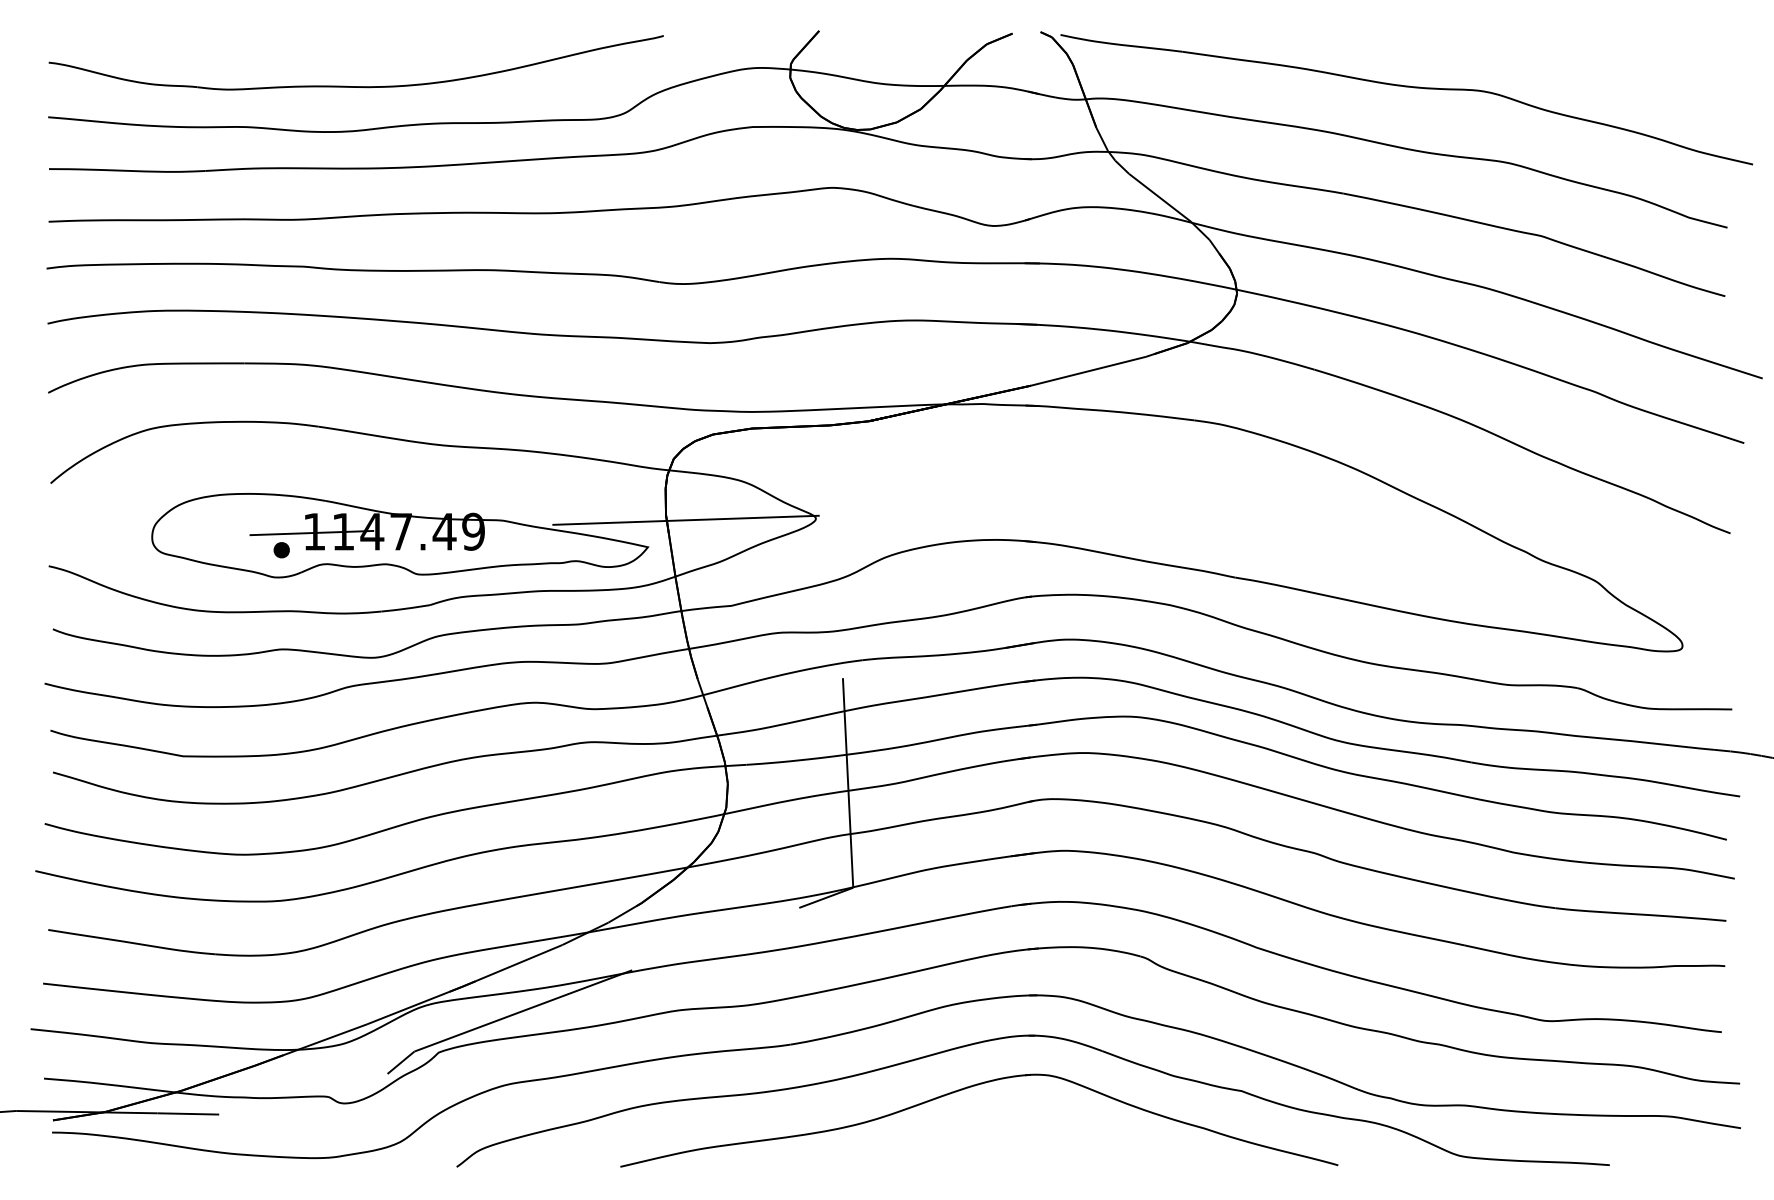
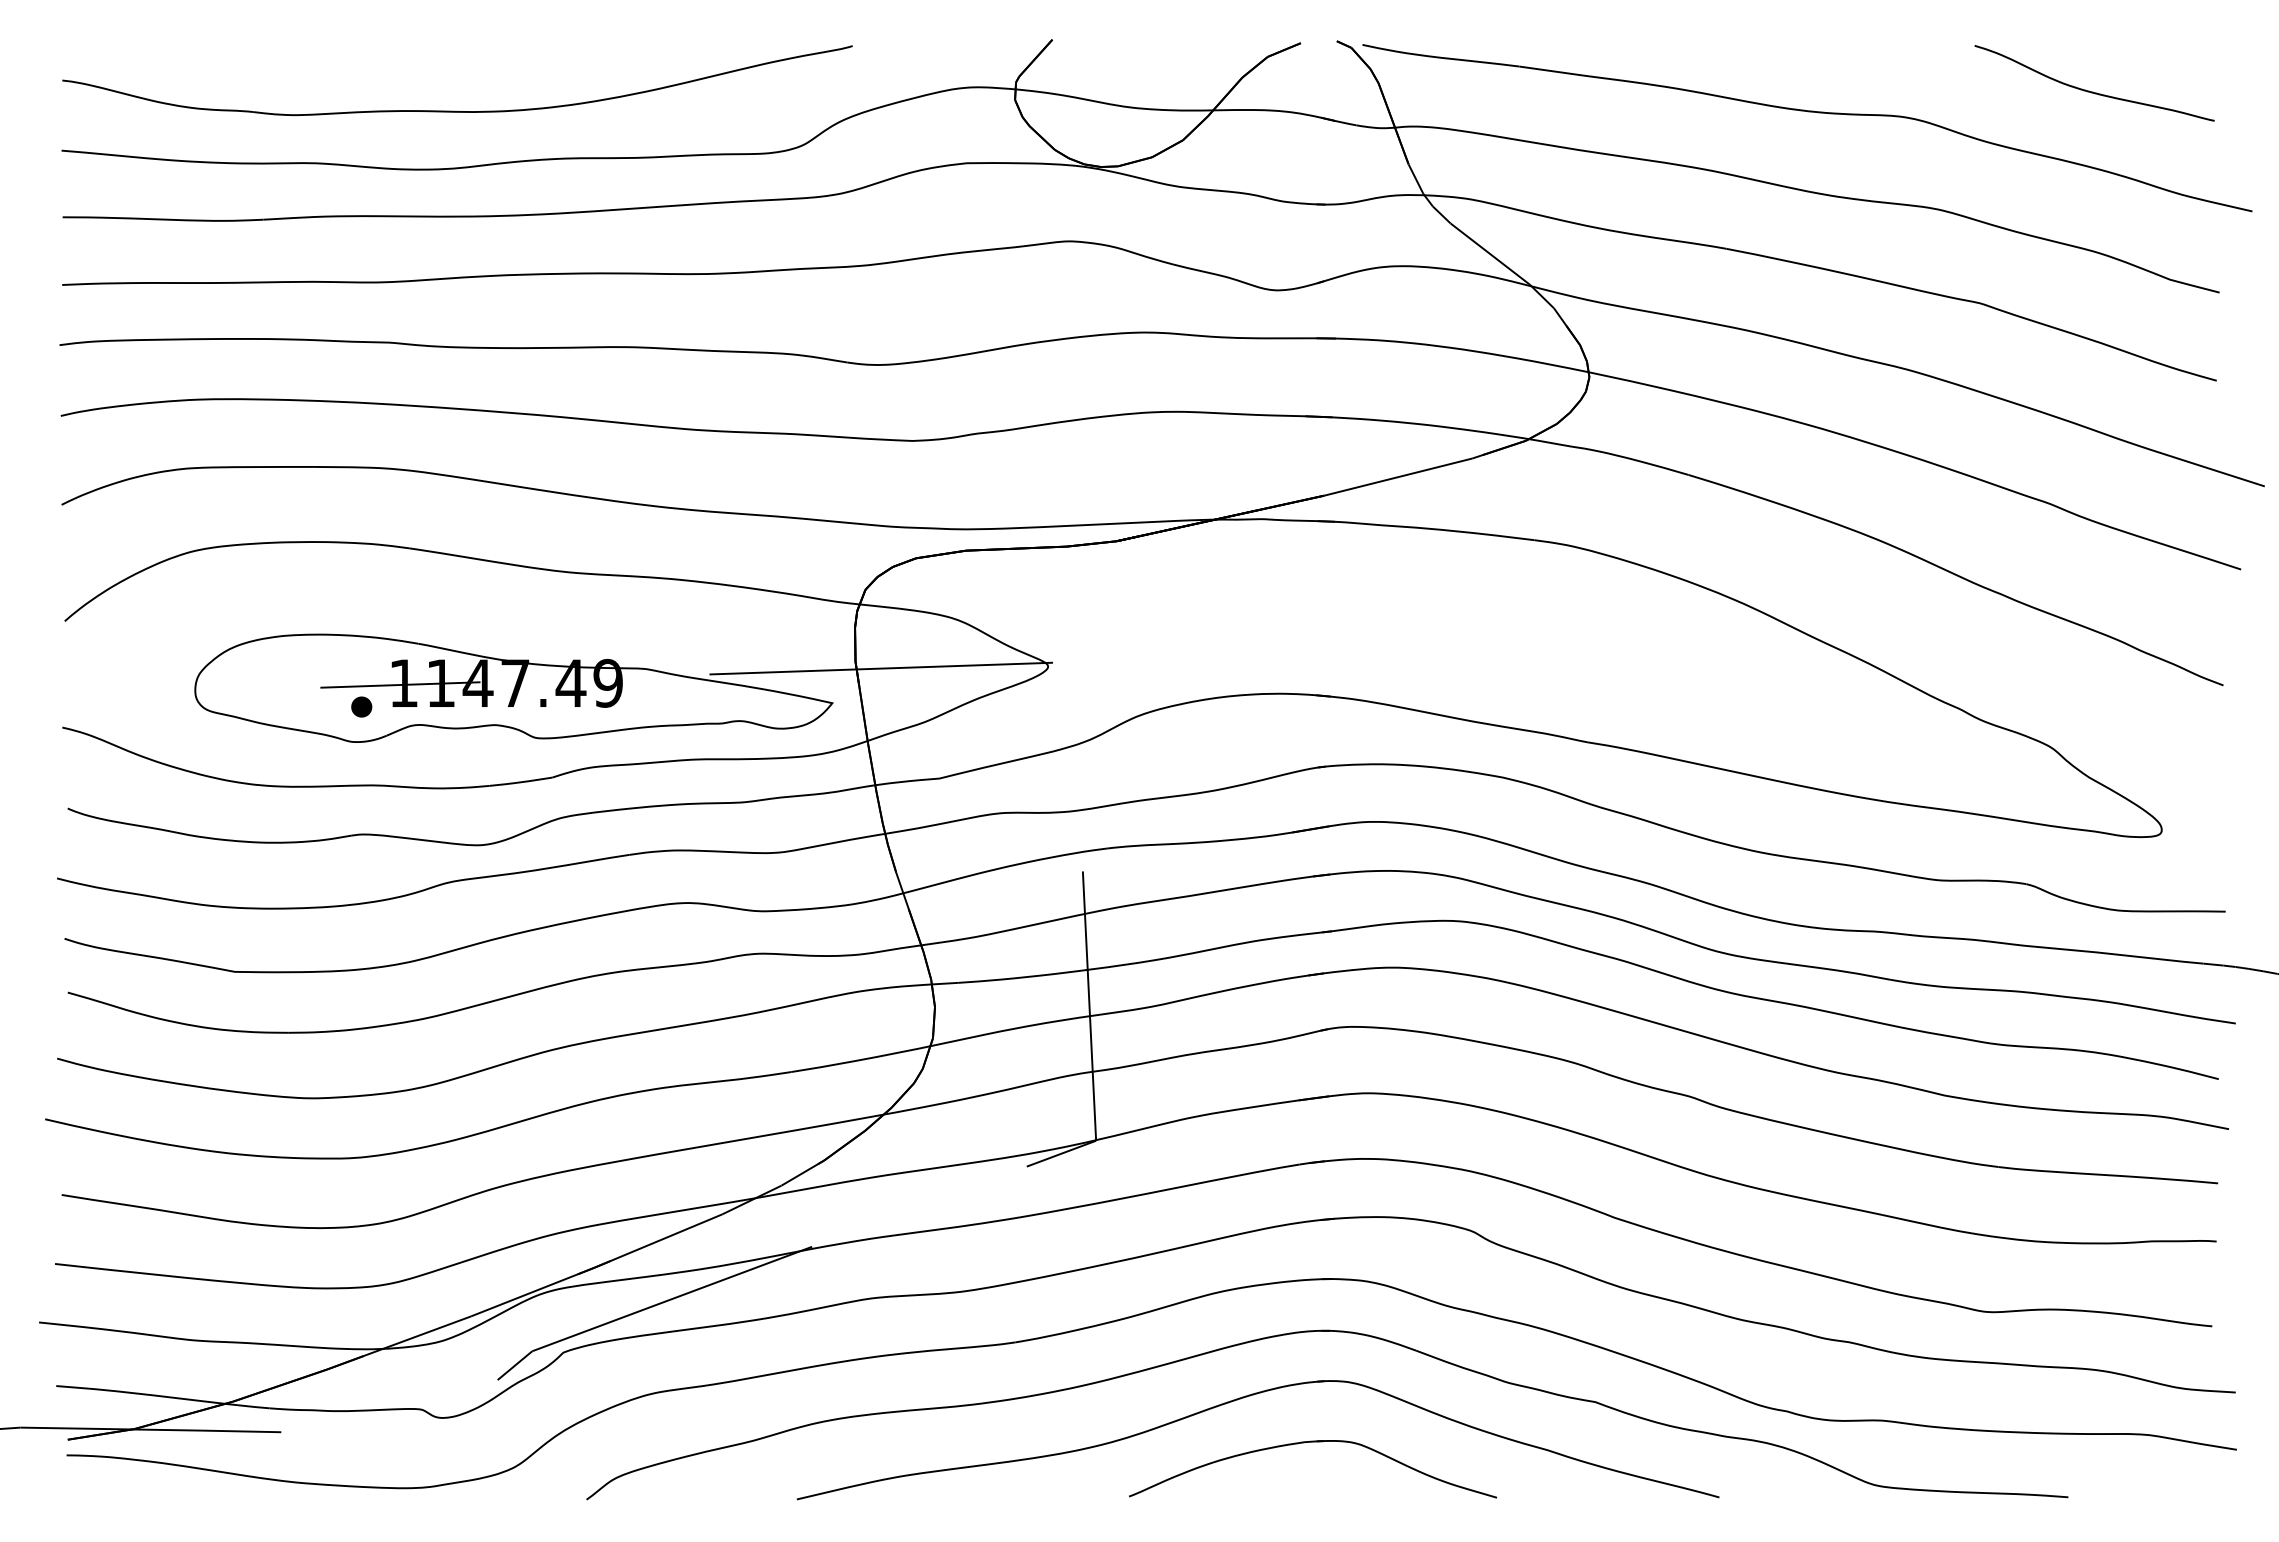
curve: (1629, 71) -> (2093, 91), added
part: (1021, 1122) -> (1312, 1442), added

